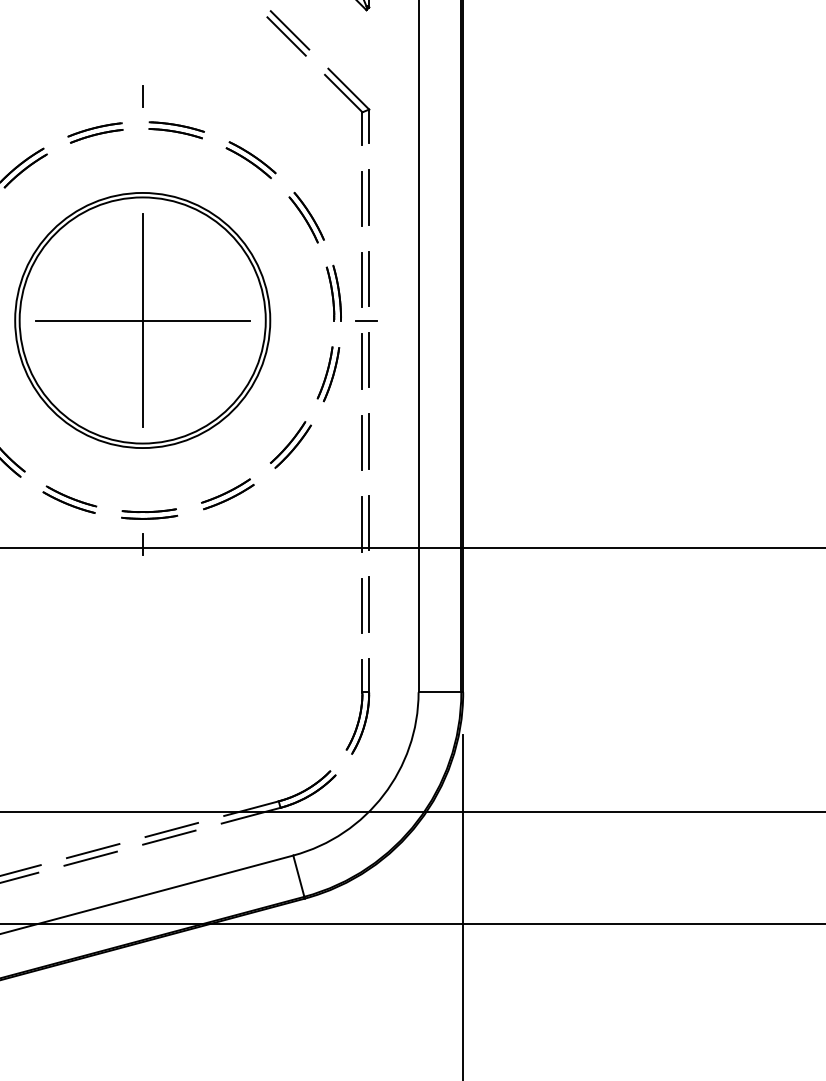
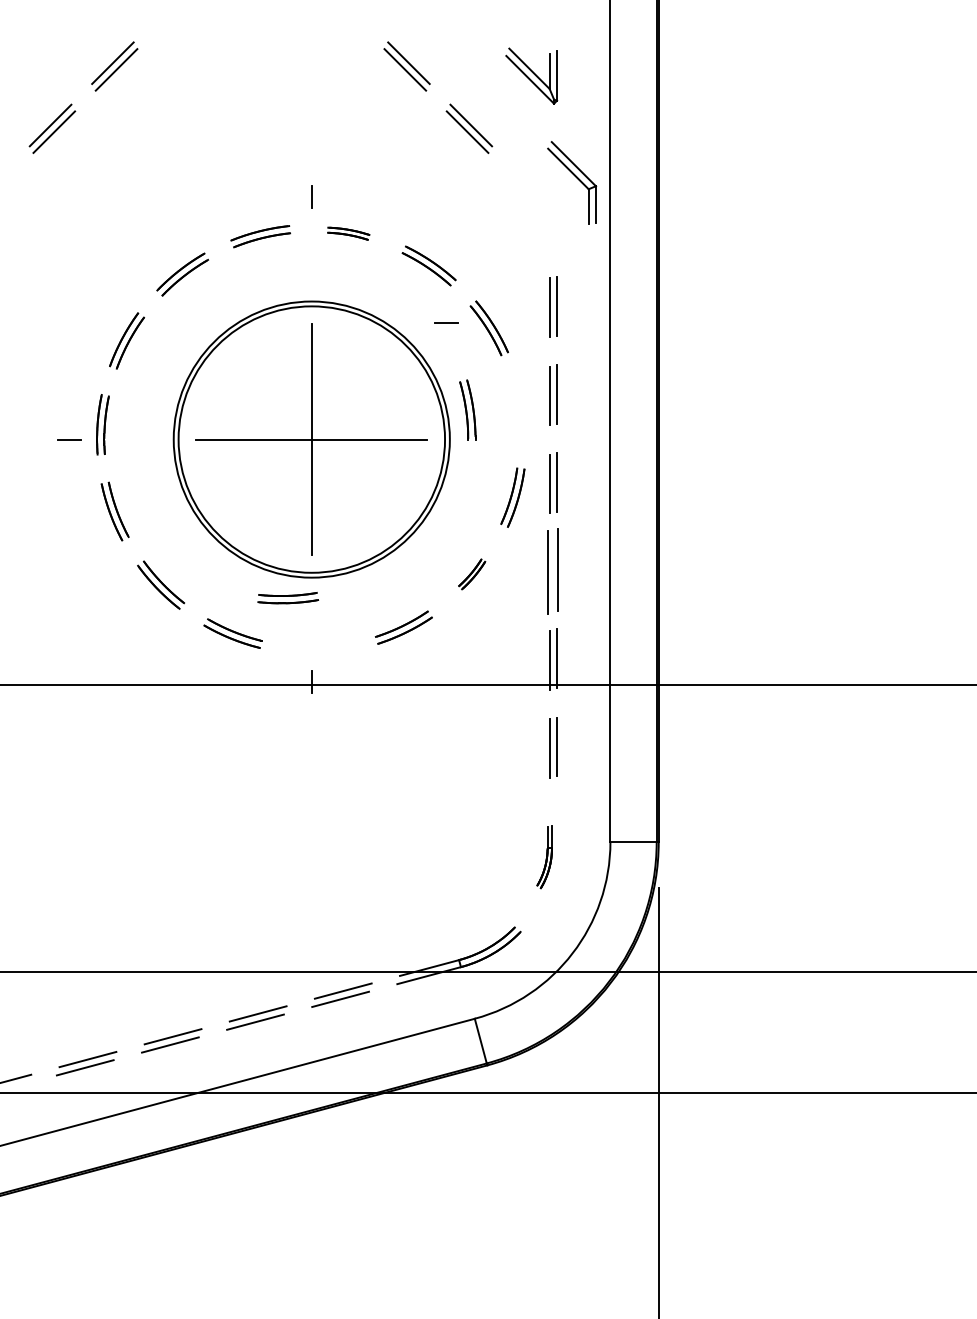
part: (347, 106) -> (572, 182), moved
part: (176, 130) -> (348, 233), size x0.7
part: (333, 292) -> (467, 409), moved
line: (366, 320) -> (446, 322), moved
part: (365, 442) -> (553, 571), size x1.4
part: (290, 445) -> (471, 574), size x0.6
part: (149, 514) -> (288, 598), moved
part: (357, 706) -> (544, 857), size x0.6

